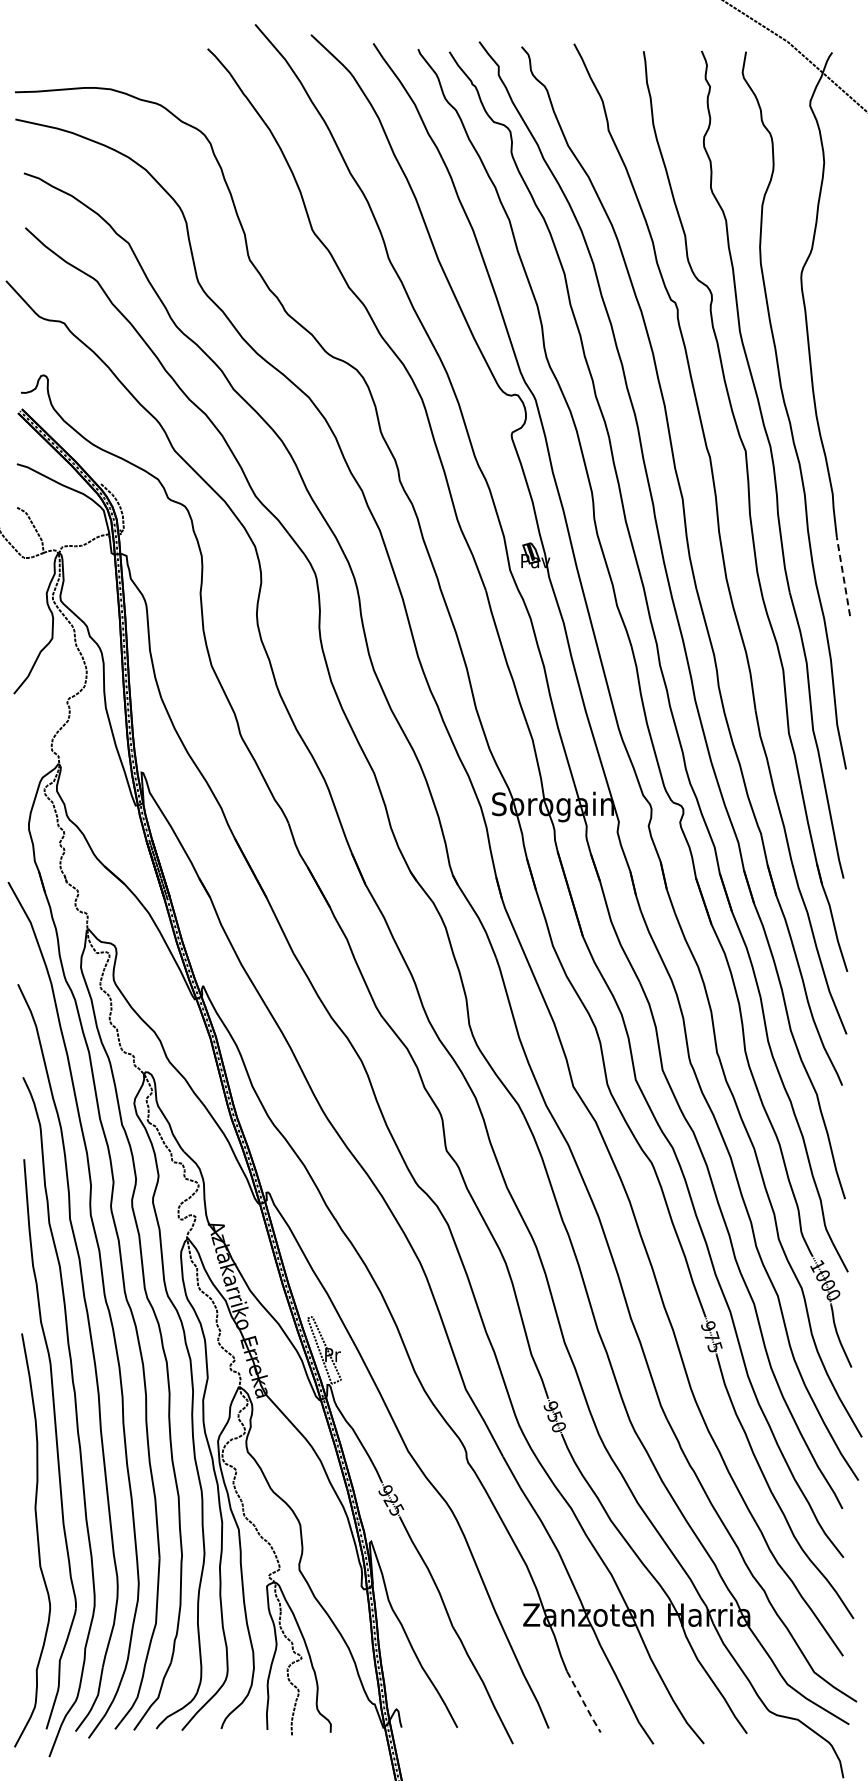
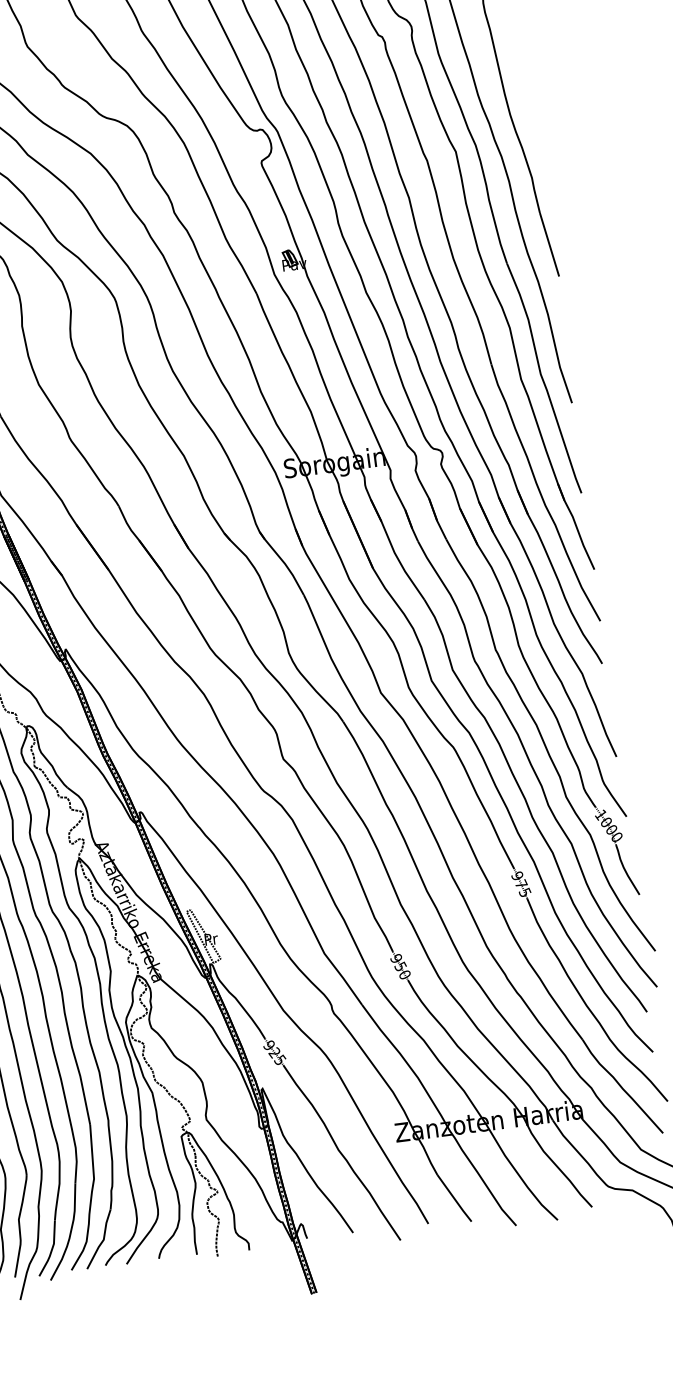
line: (843, 576) -> (549, 244), dashed -> solid
line: (583, 1702) -> (454, 1198), dashed -> solid

